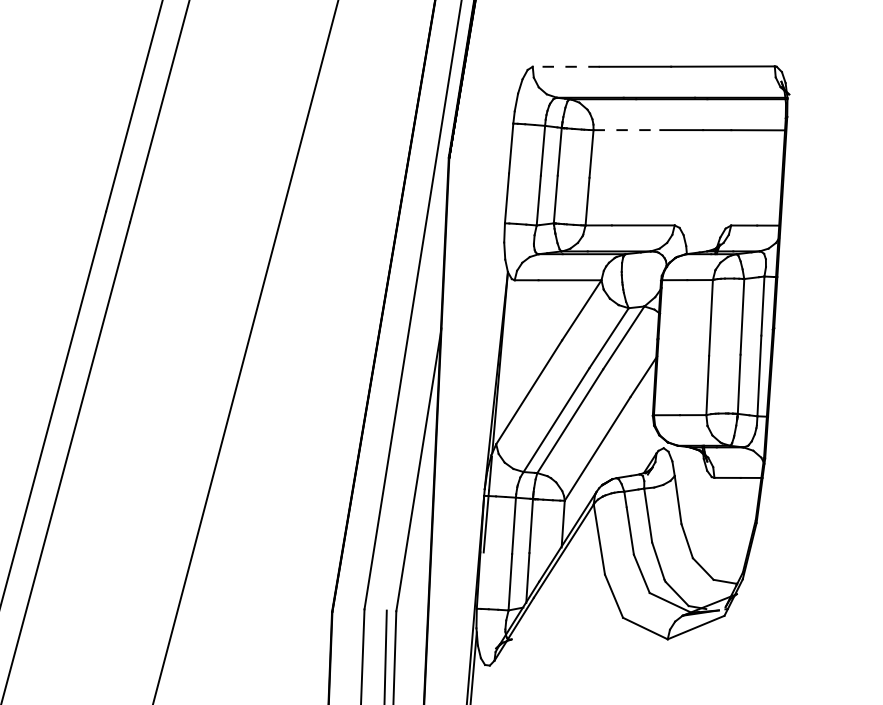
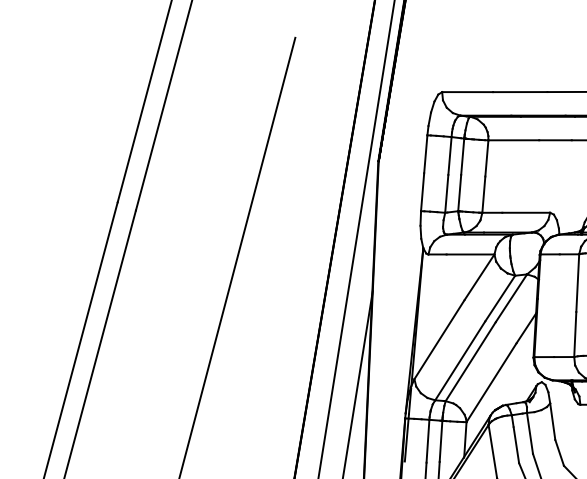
line: (565, 66) -> (467, 91), dashed -> solid
line: (627, 130) -> (514, 140), dashed -> solid

